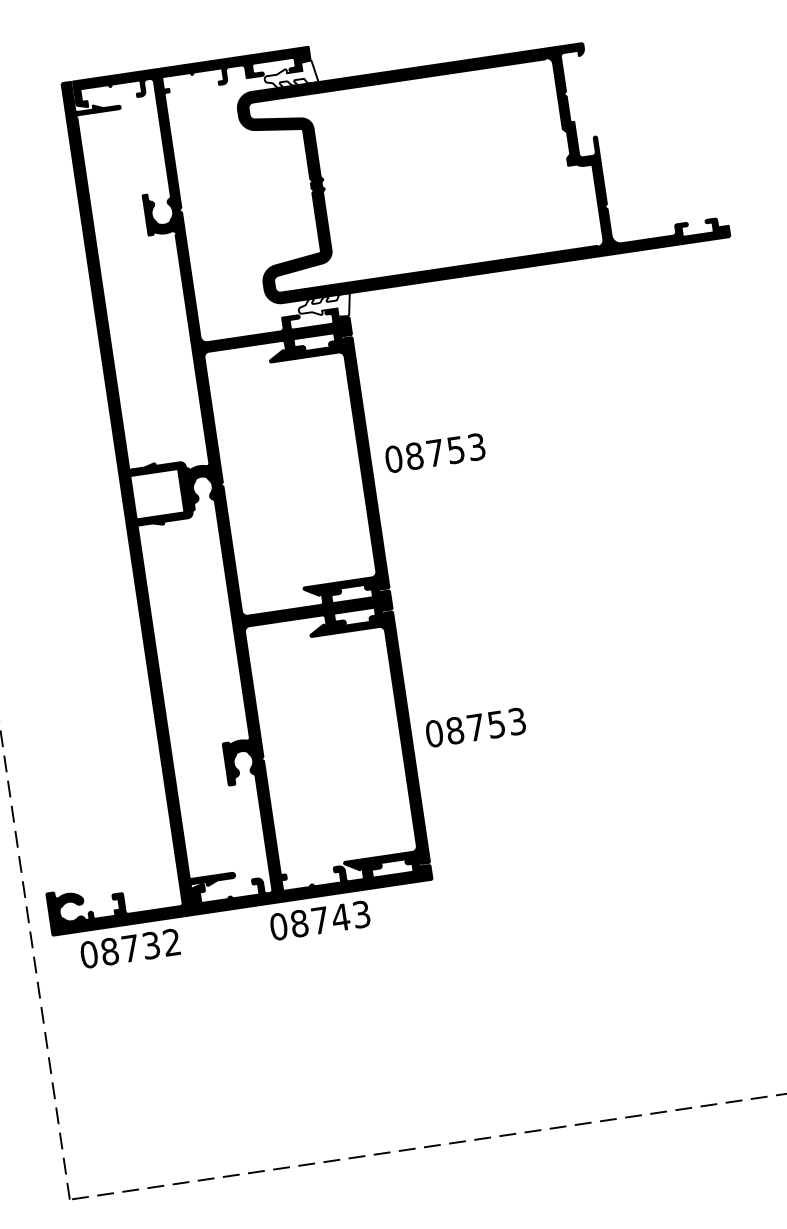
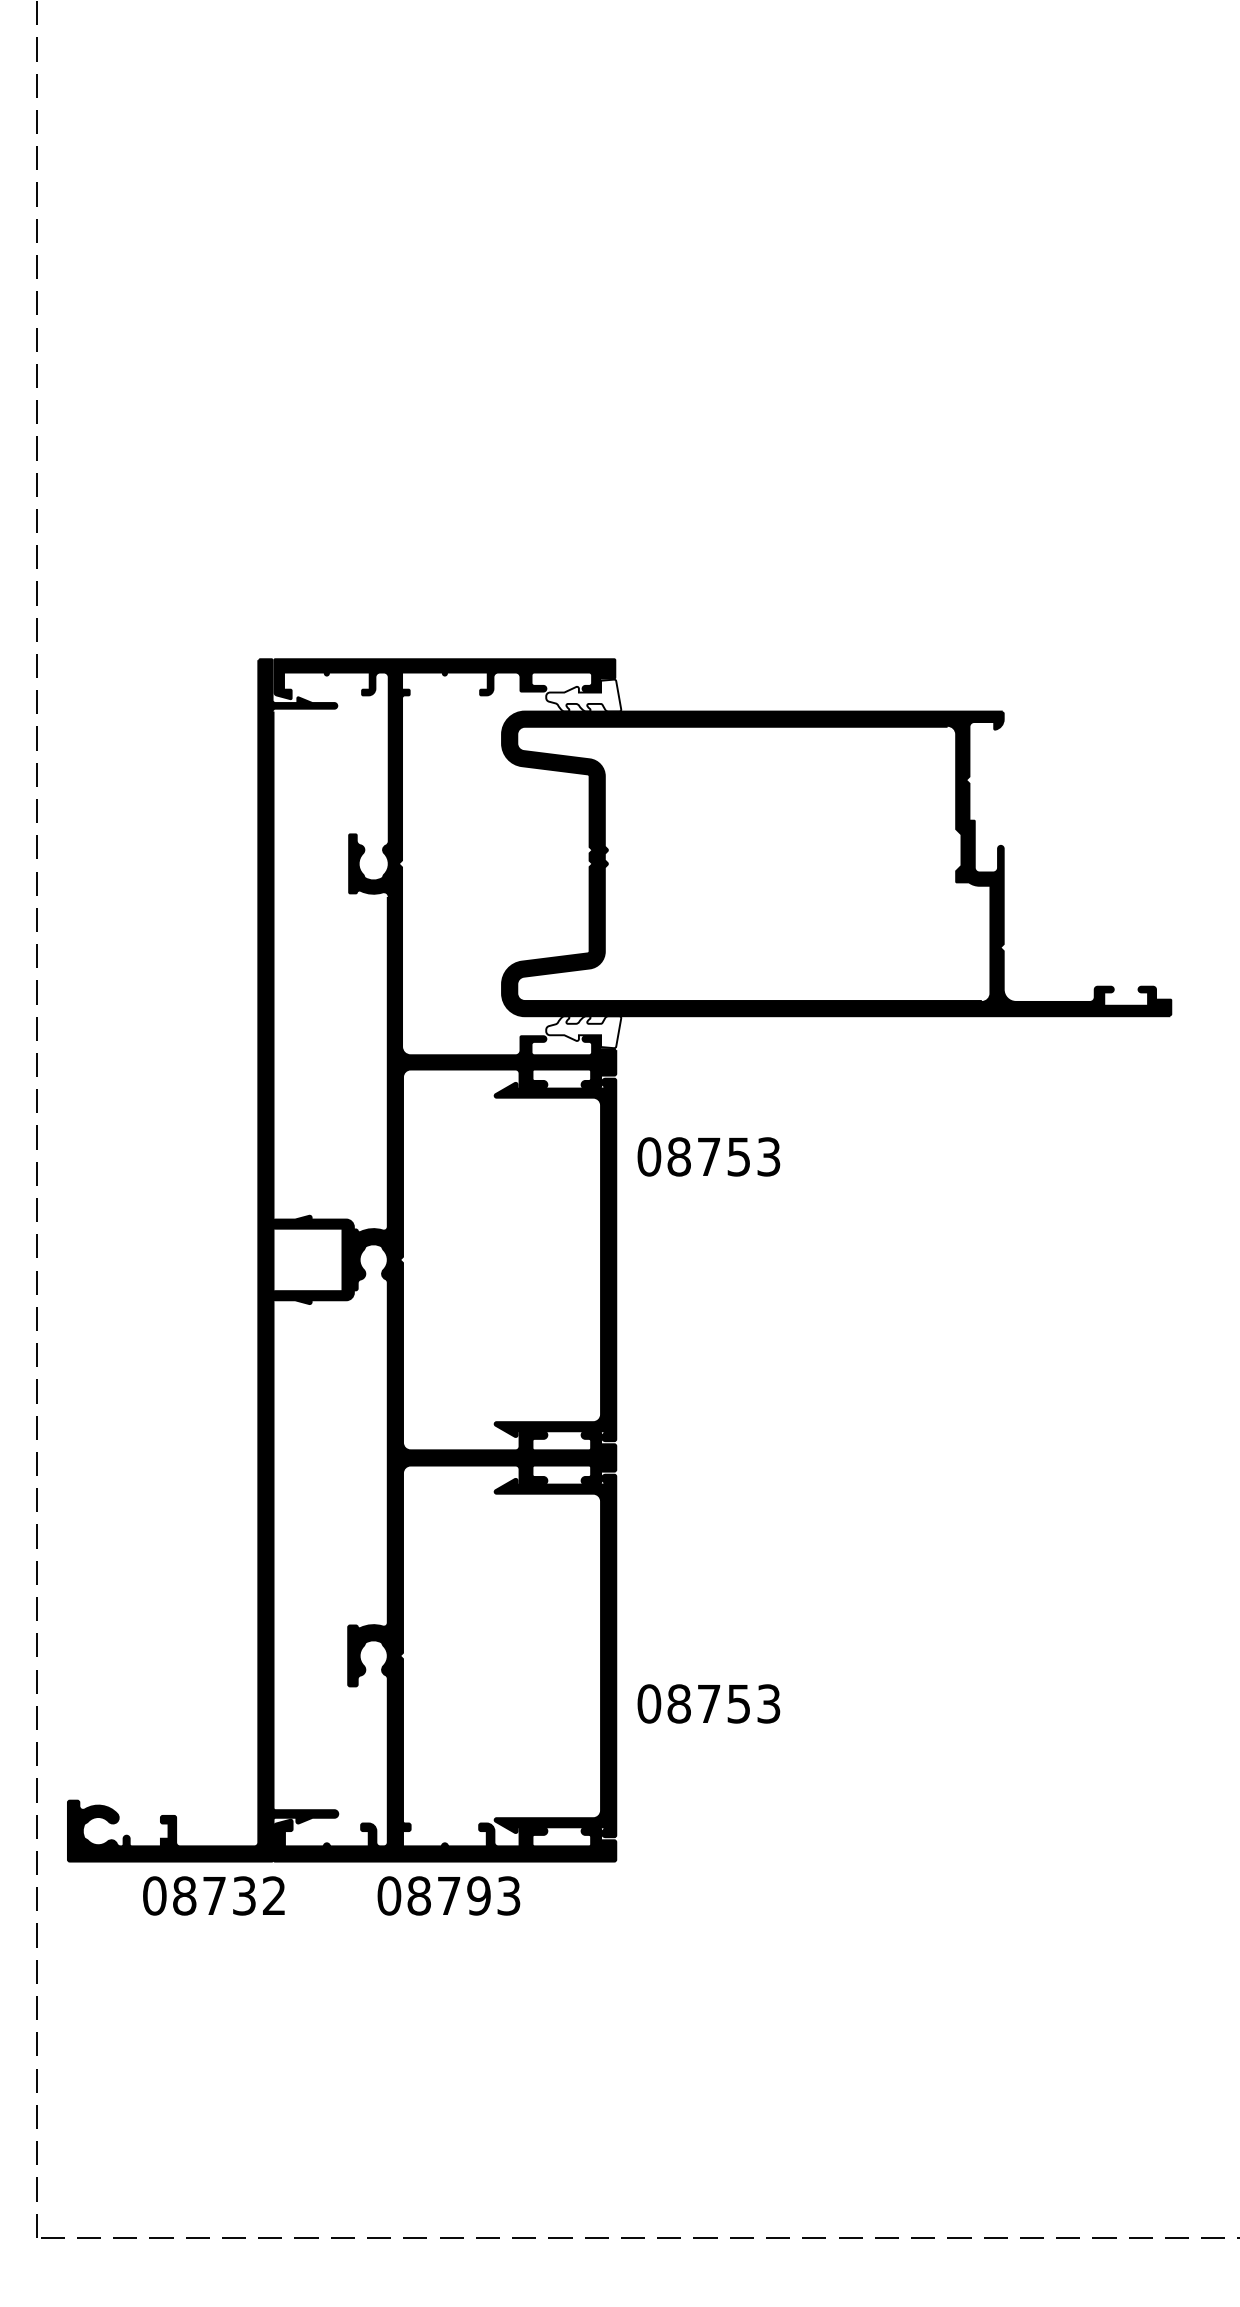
text: (434, 452) -> (708, 1156), moved
text: (475, 727) -> (708, 1703), moved
text: (340, 917) -> (478, 1895), 08743 -> 08793
text: (129, 948) -> (213, 1895), moved

